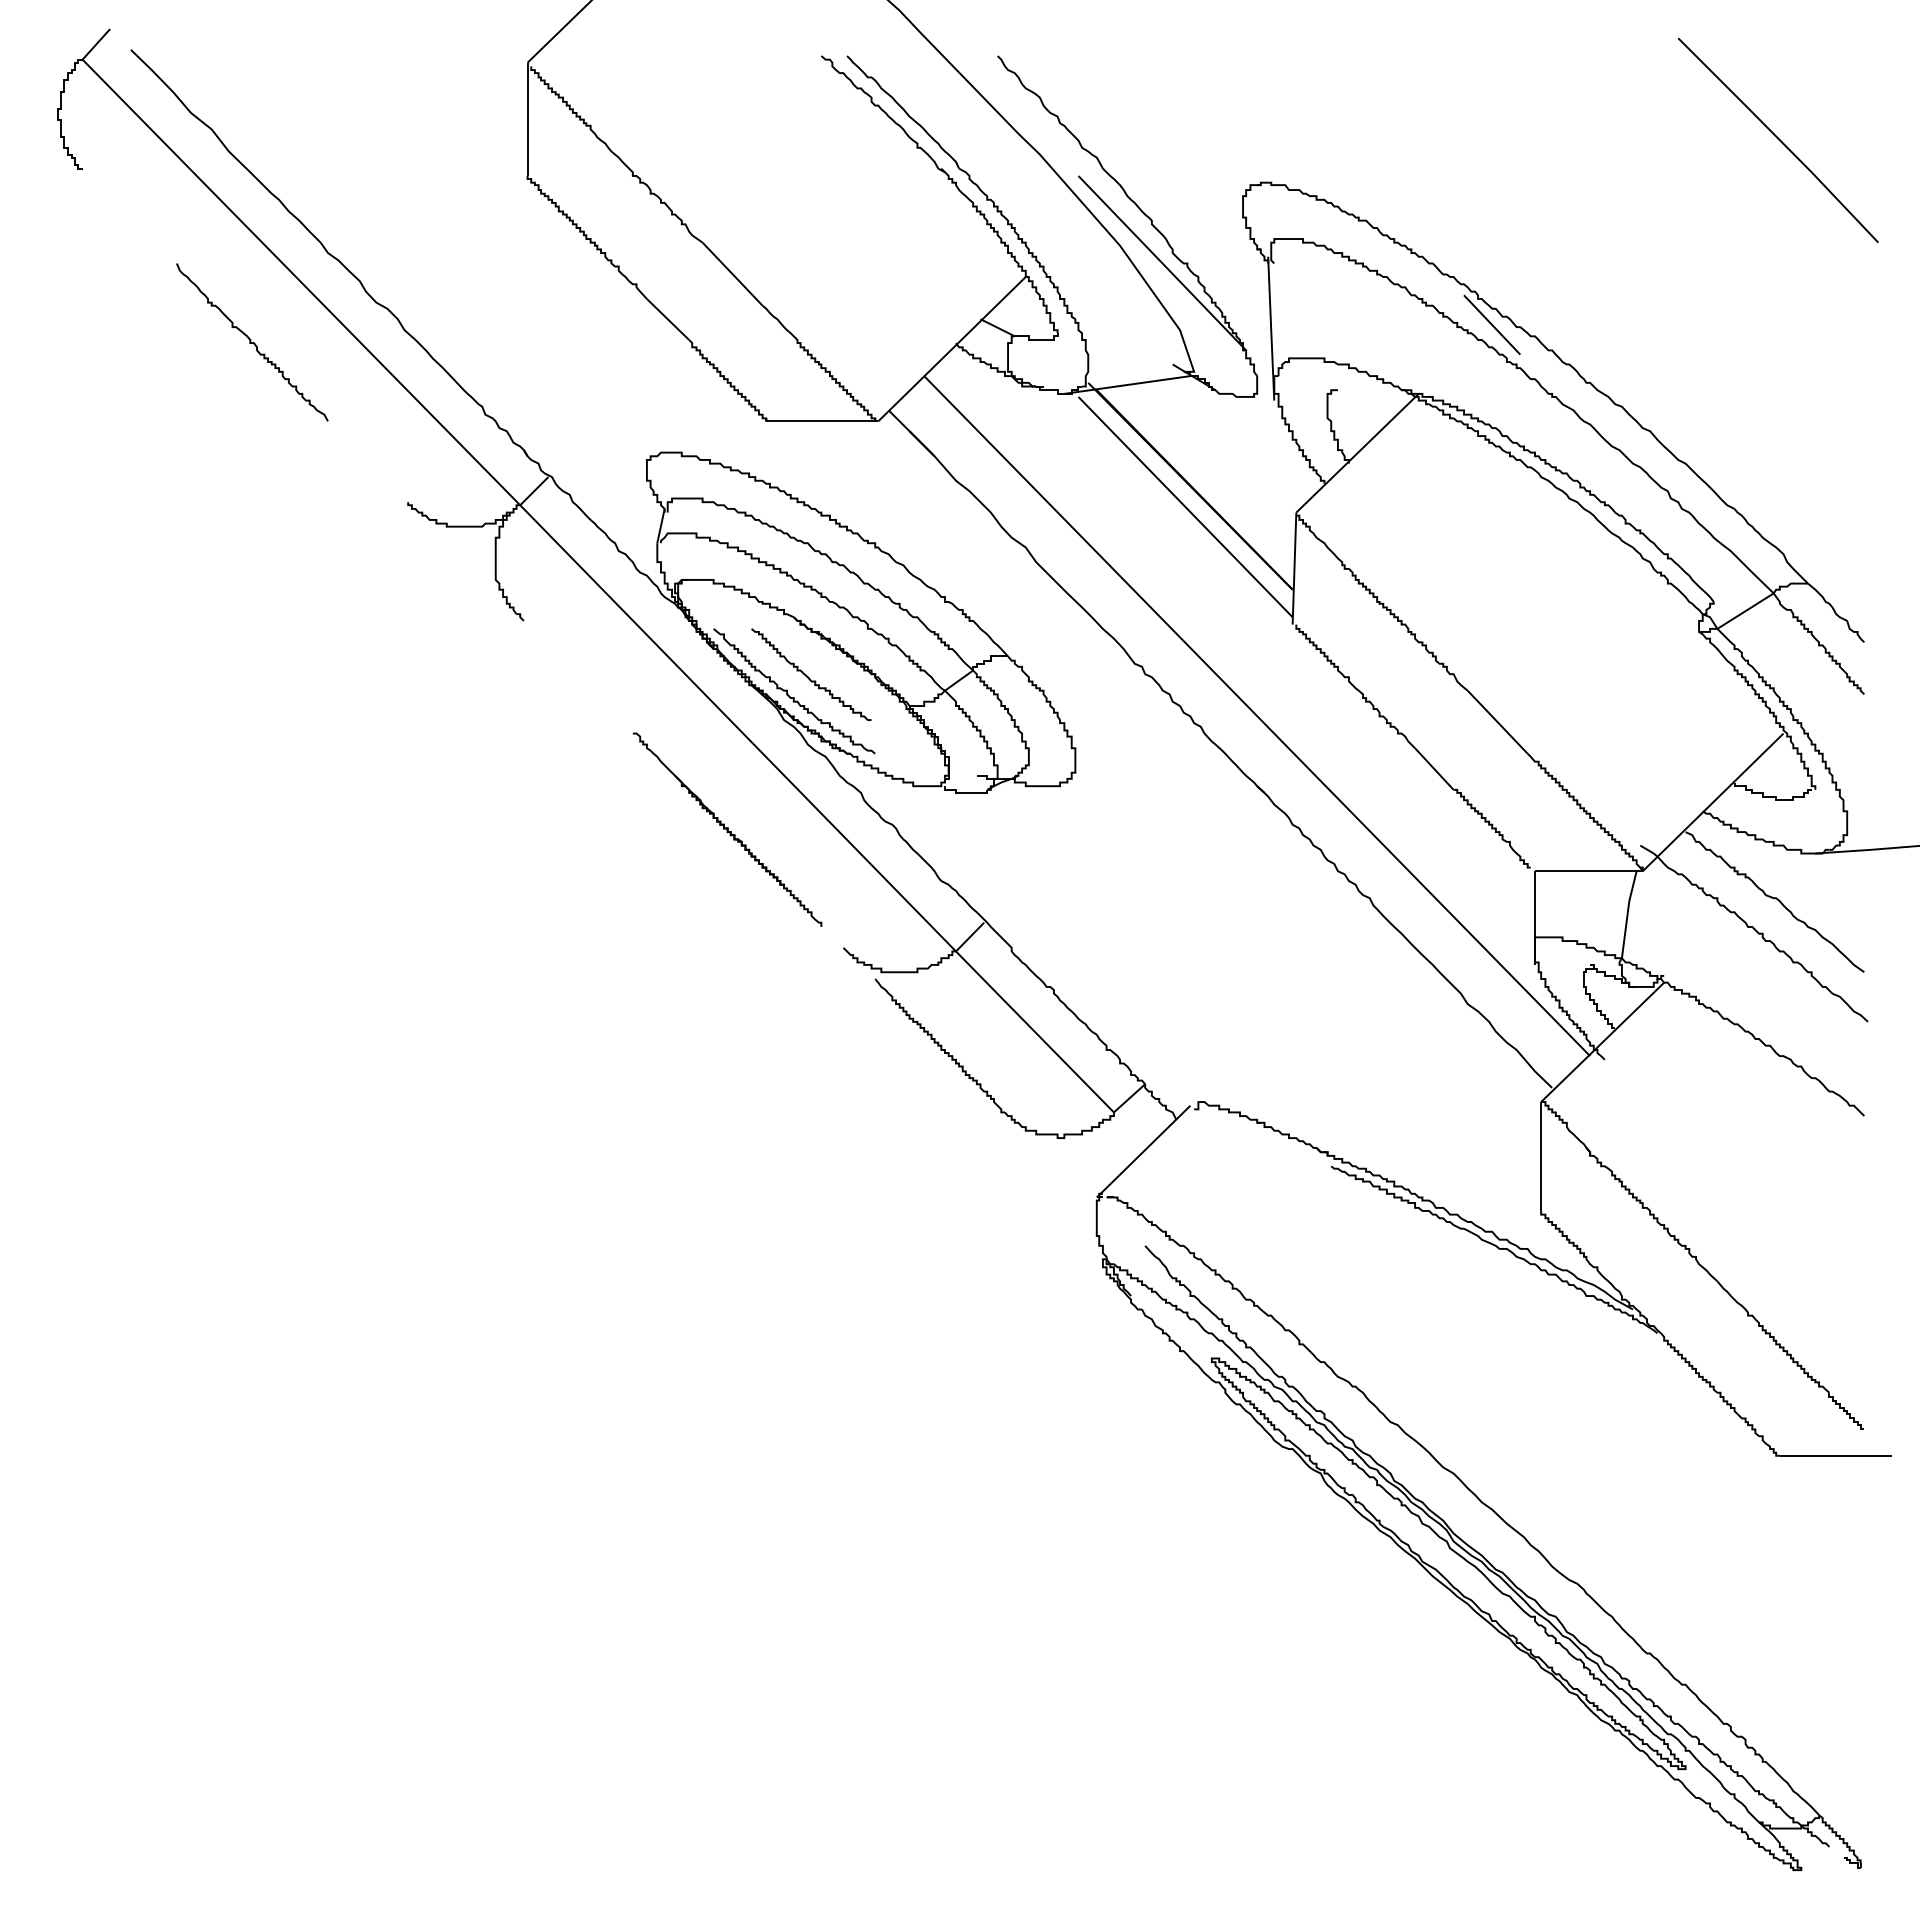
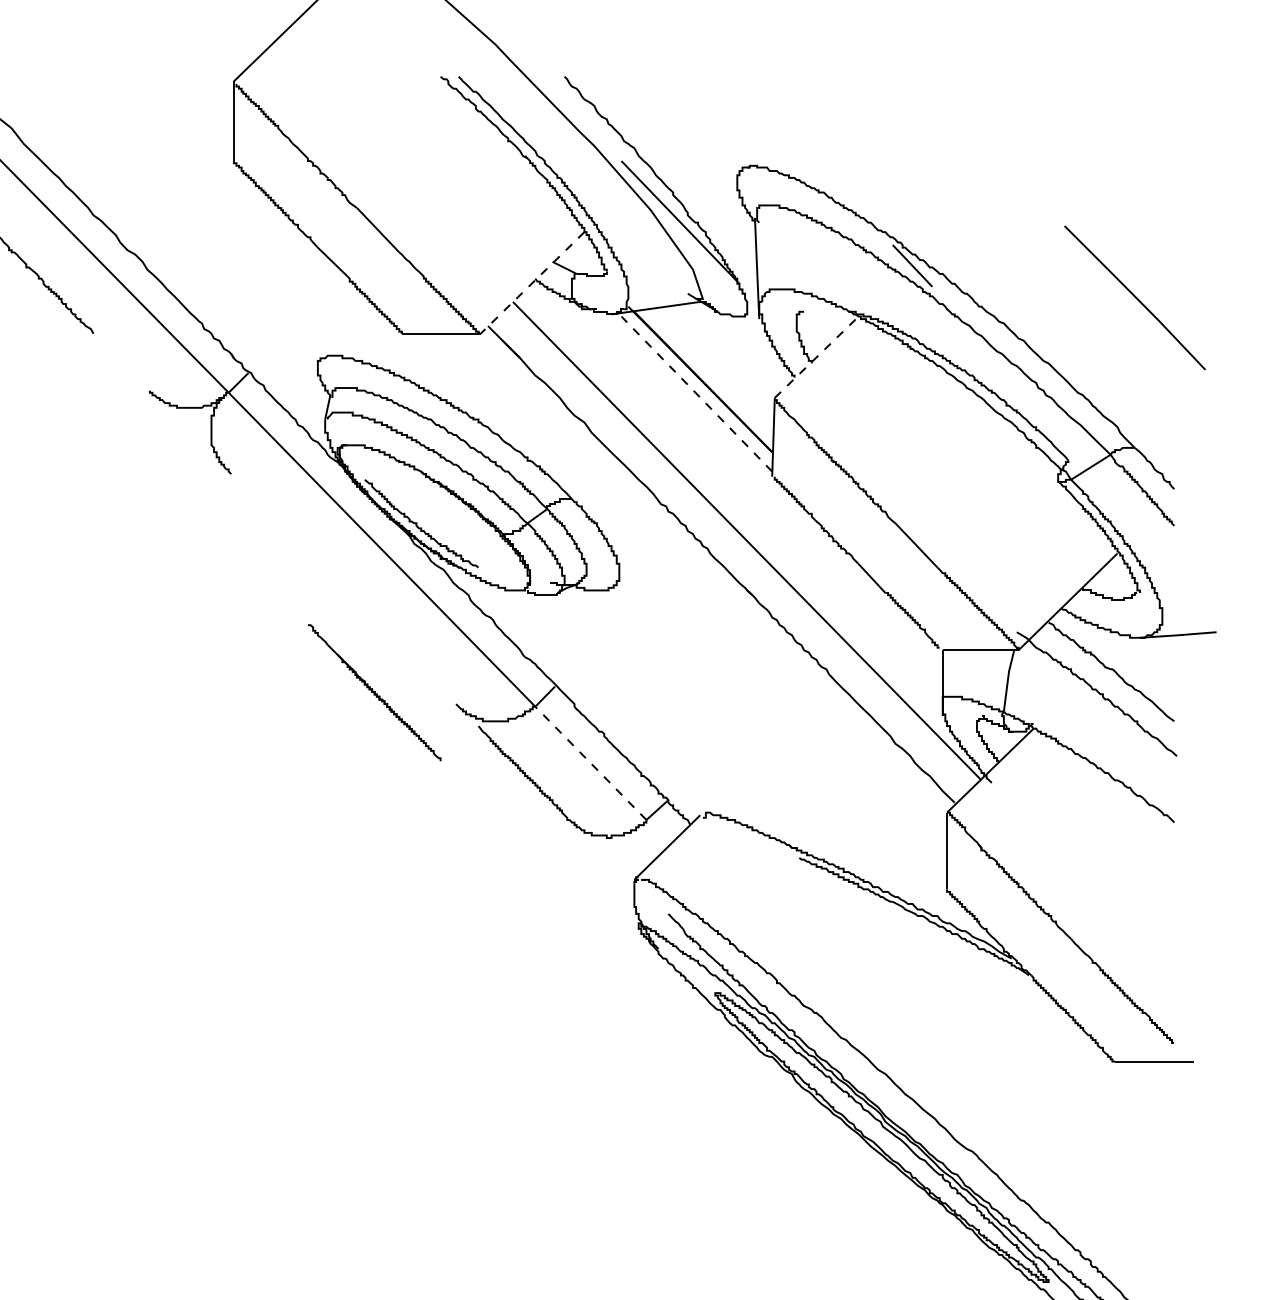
line: (1778, 139) -> (1135, 297), moved
line: (951, 349) -> (532, 283), solid -> dashed
line: (1357, 452) -> (817, 355), solid -> dashed
line: (1185, 507) -> (696, 394), solid -> dashed
curve: (808, 676) -> (431, 513), removed
part: (727, 829) -> (374, 692), moved
line: (1034, 1031) -> (590, 763), solid -> dashed

